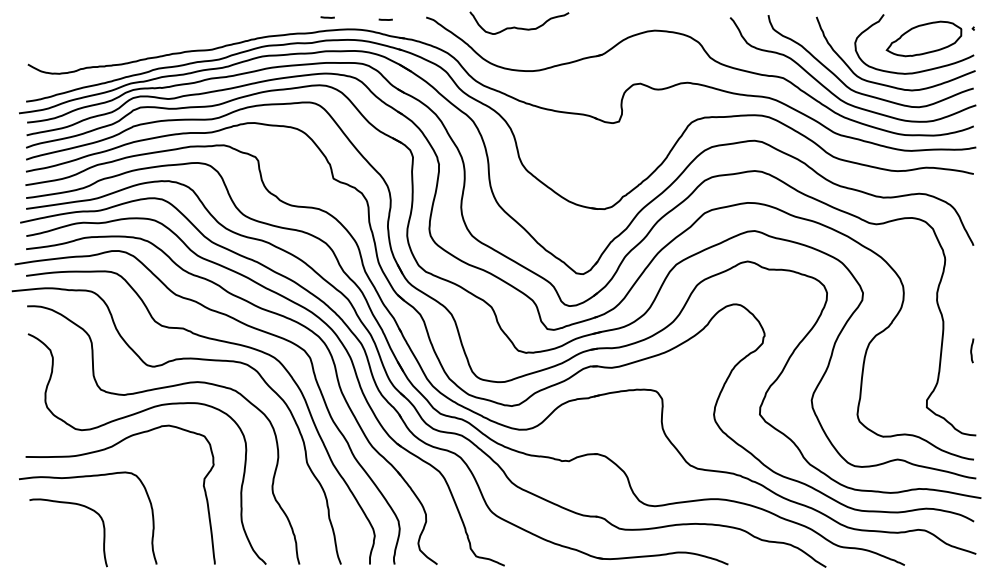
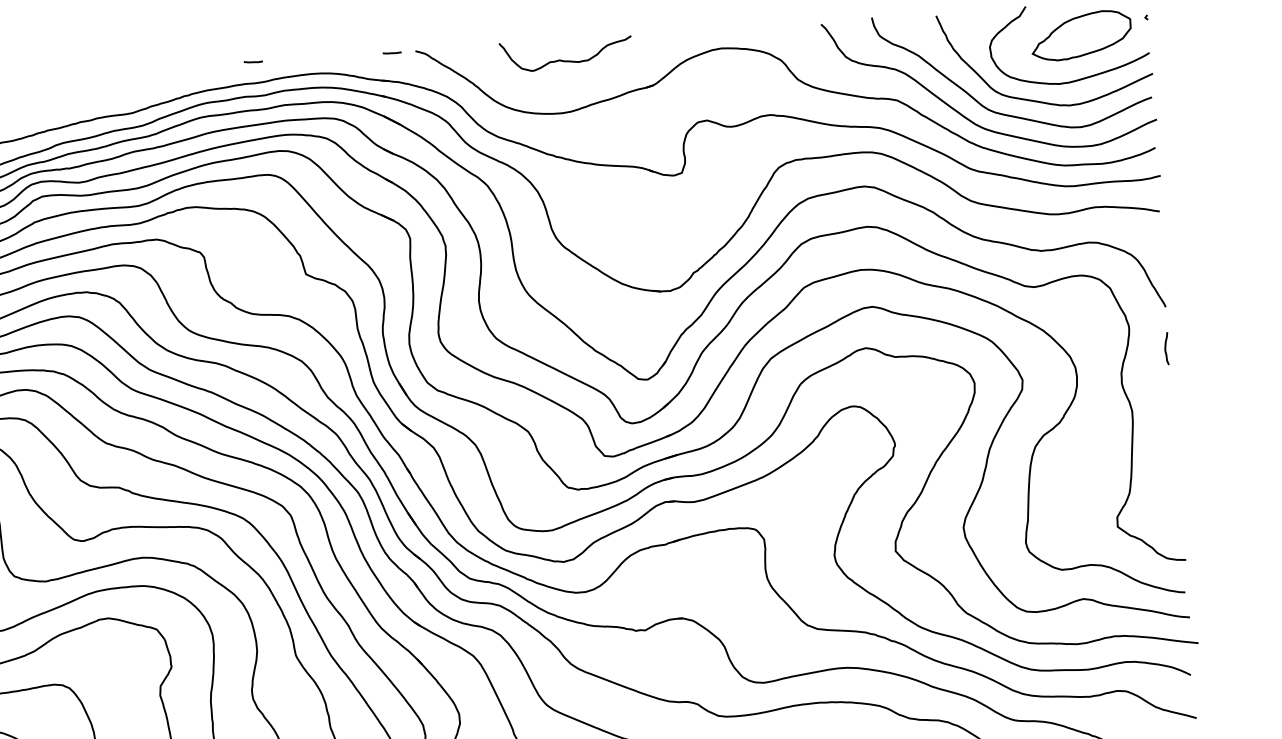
line: (327, 17) -> (253, 61), moved
line: (385, 19) -> (391, 52), moved
curve: (519, 27) -> (566, 59), moved
curve: (972, 350) -> (1167, 348), moved

